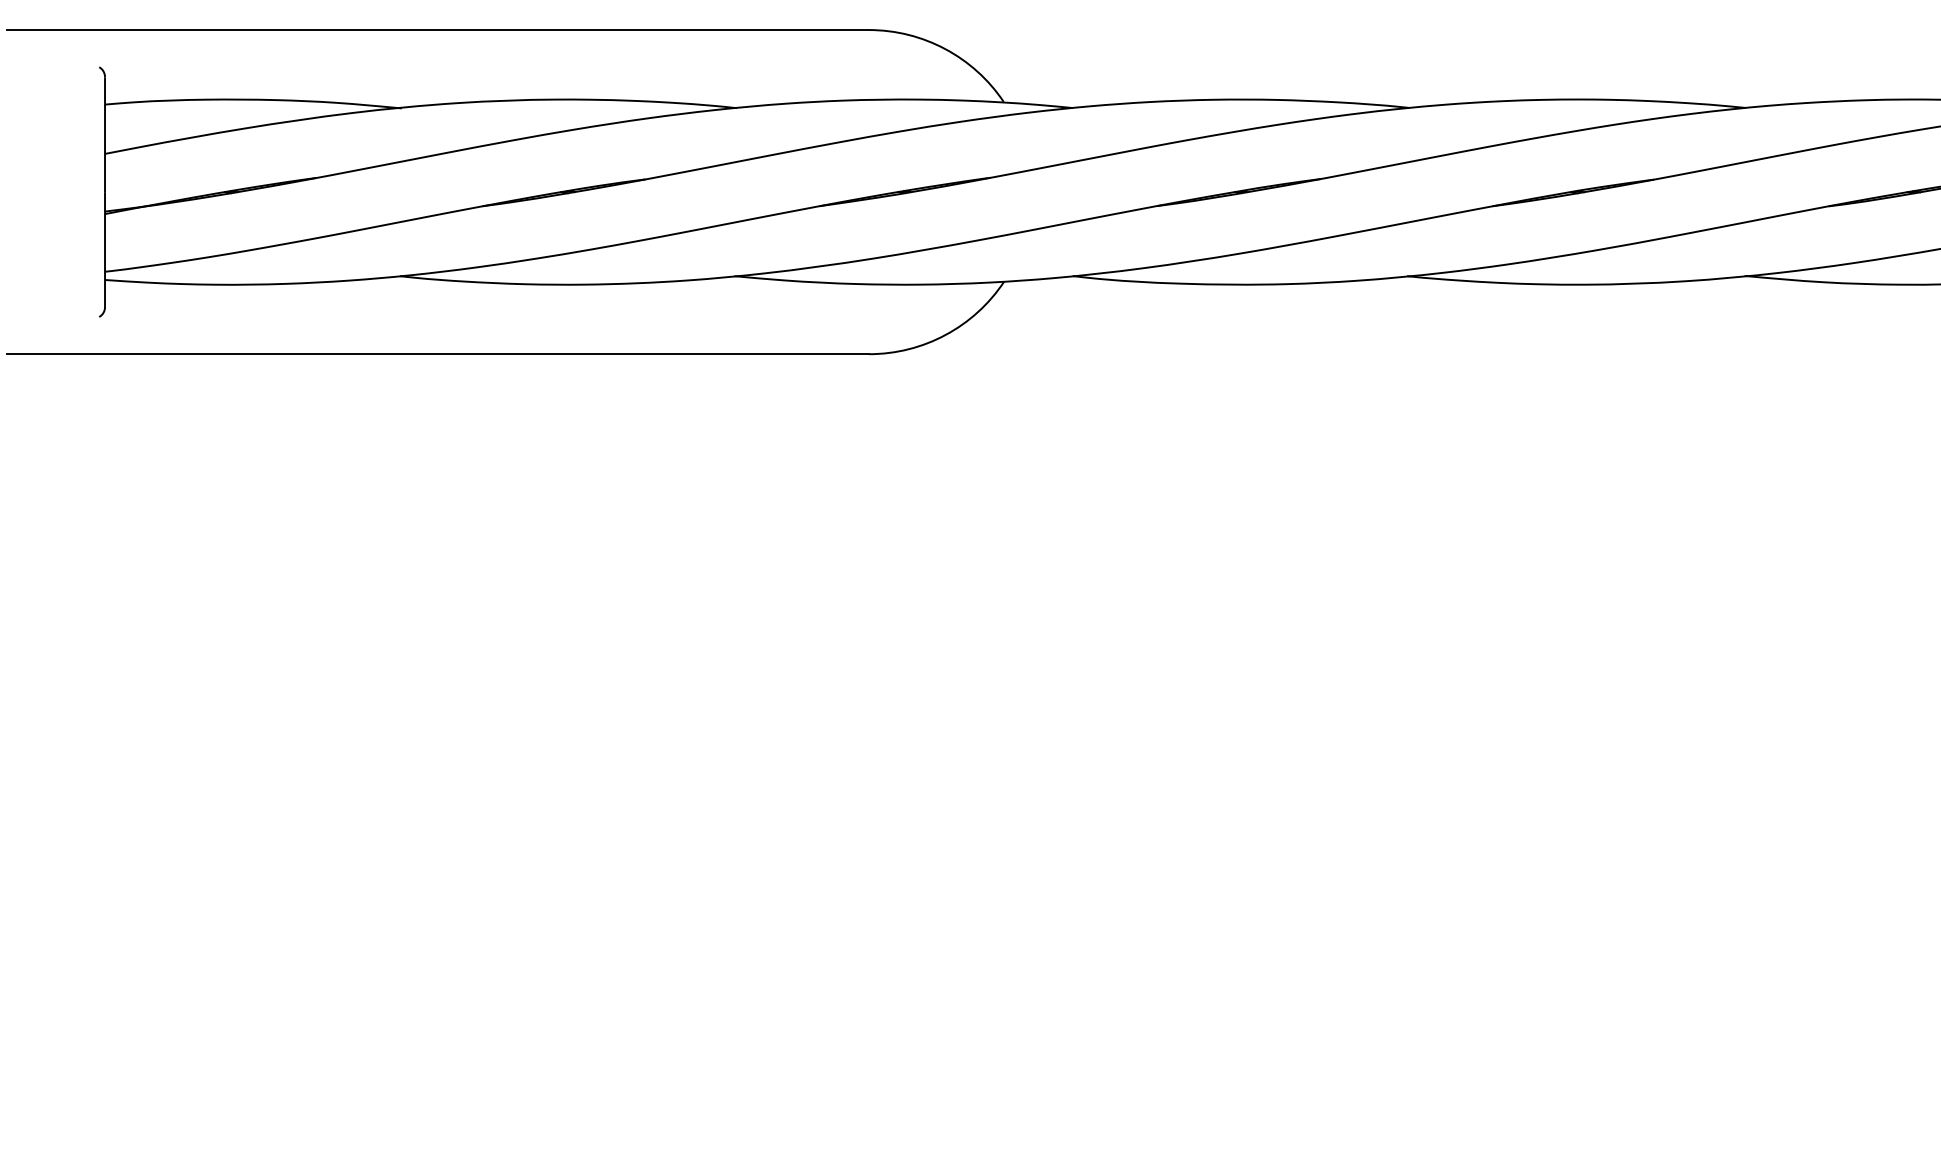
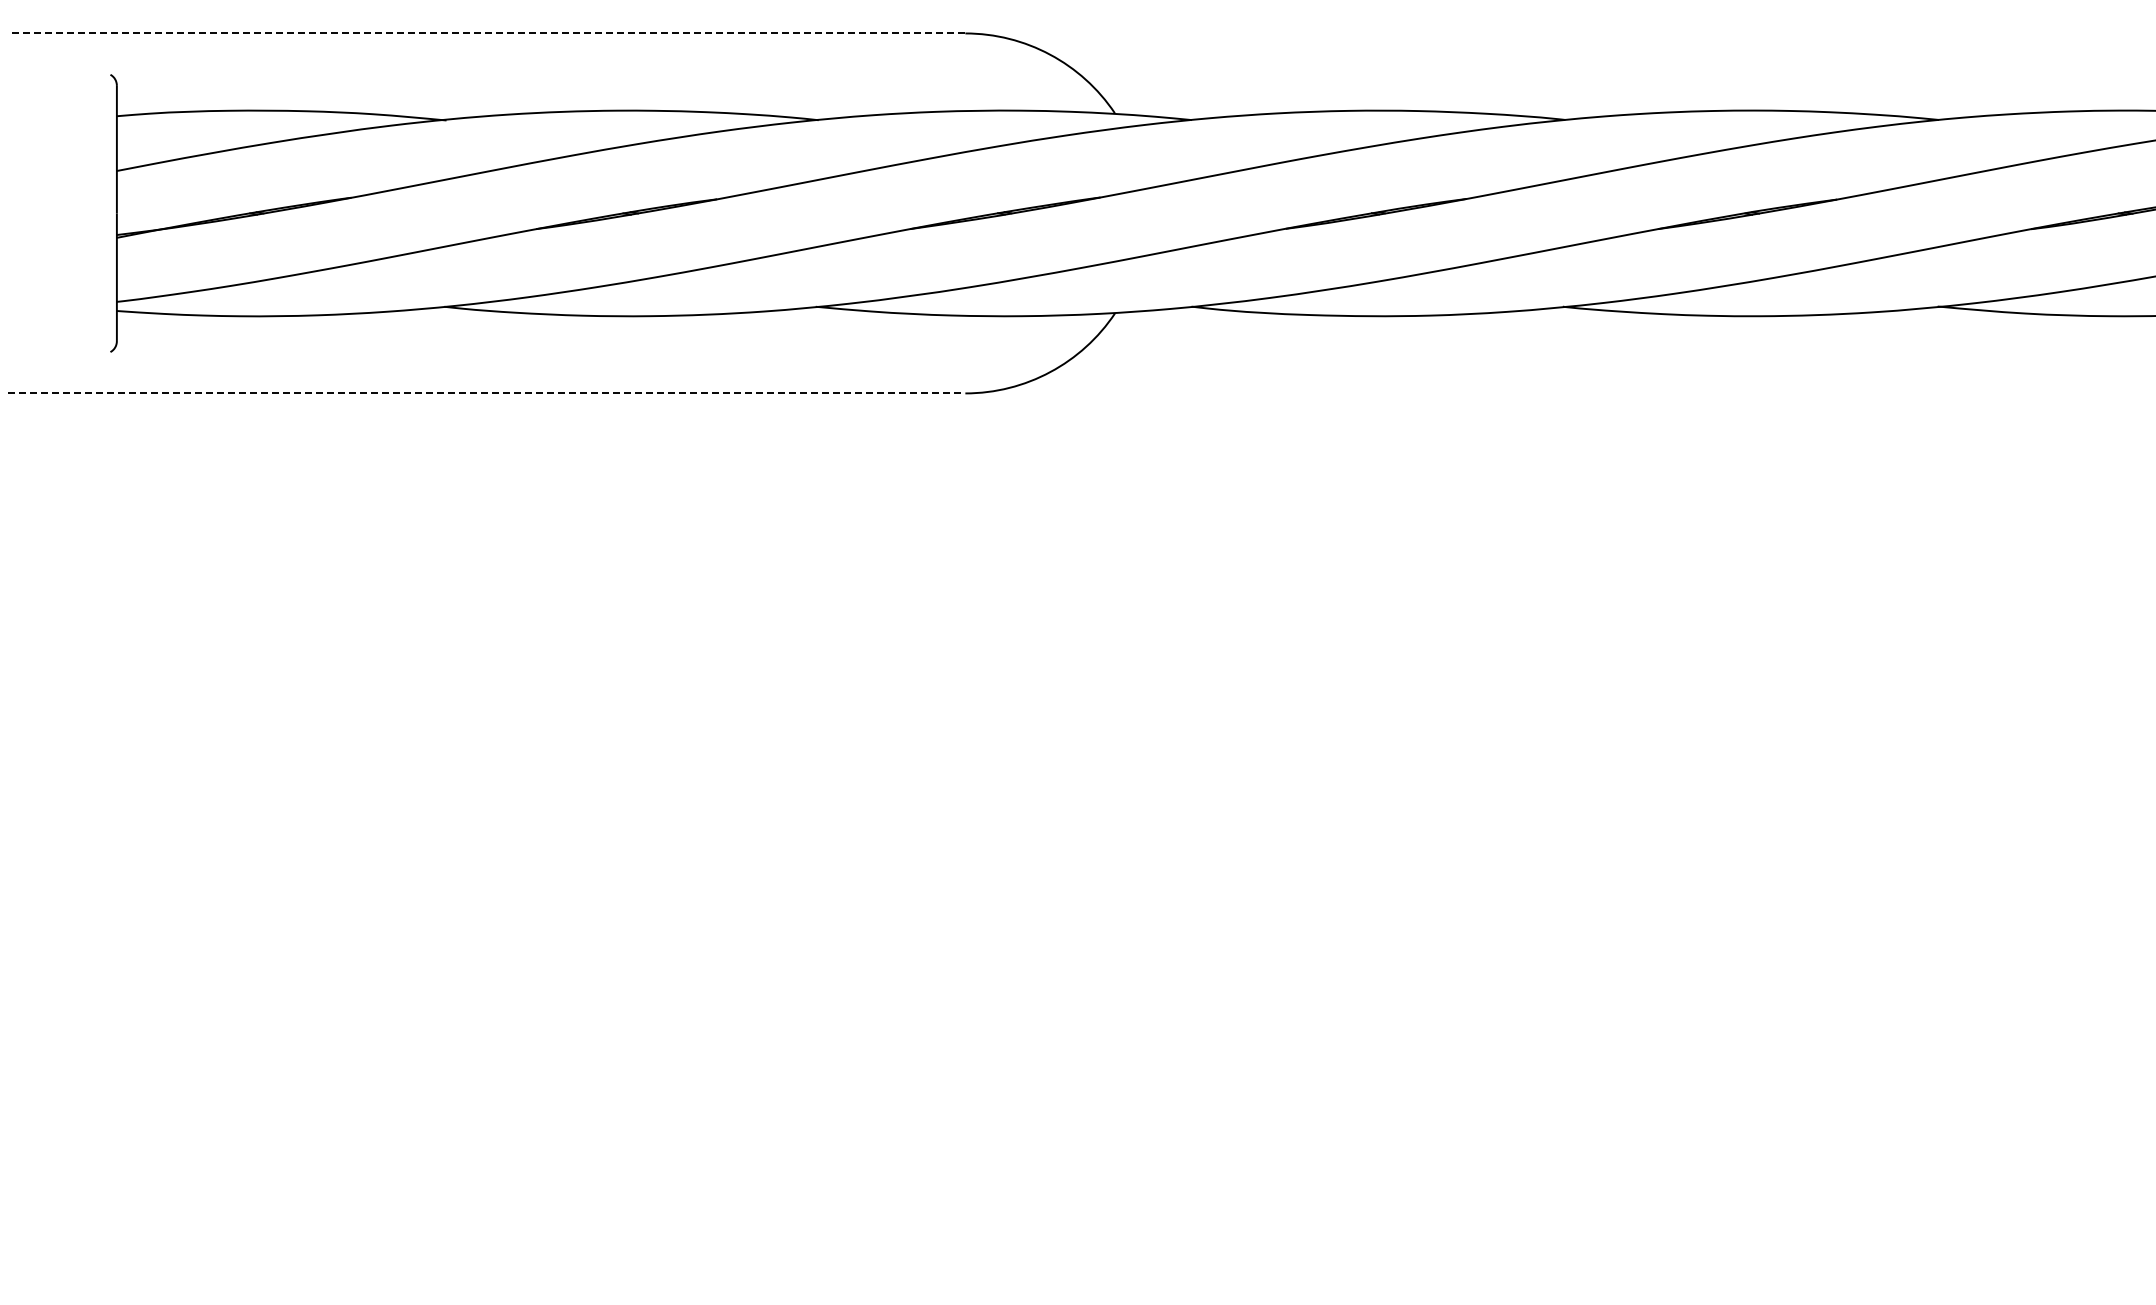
line: (437, 30) -> (486, 33), solid -> dashed
line: (437, 354) -> (486, 393), solid -> dashed

